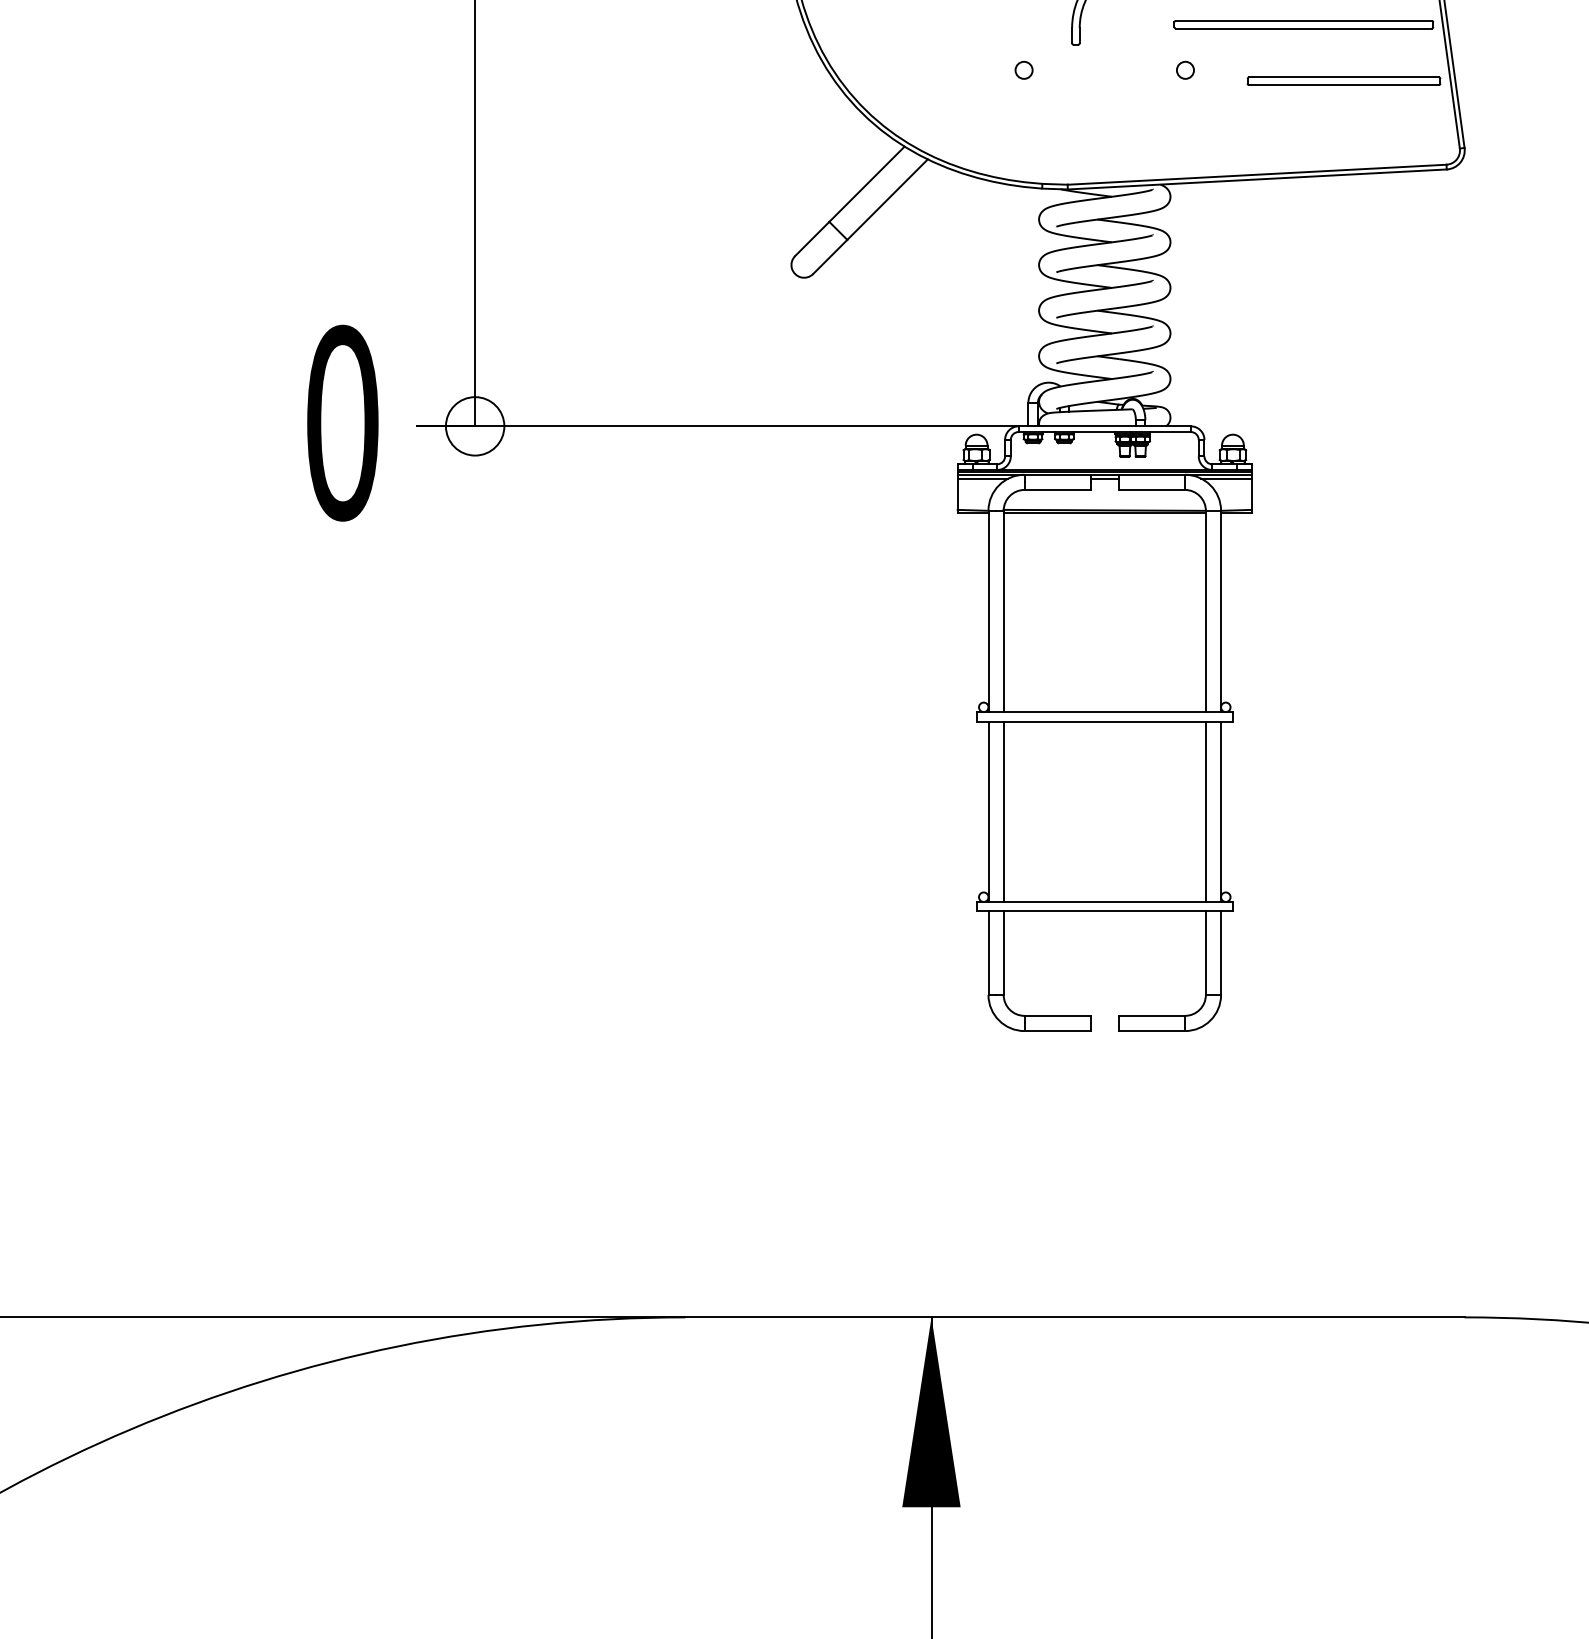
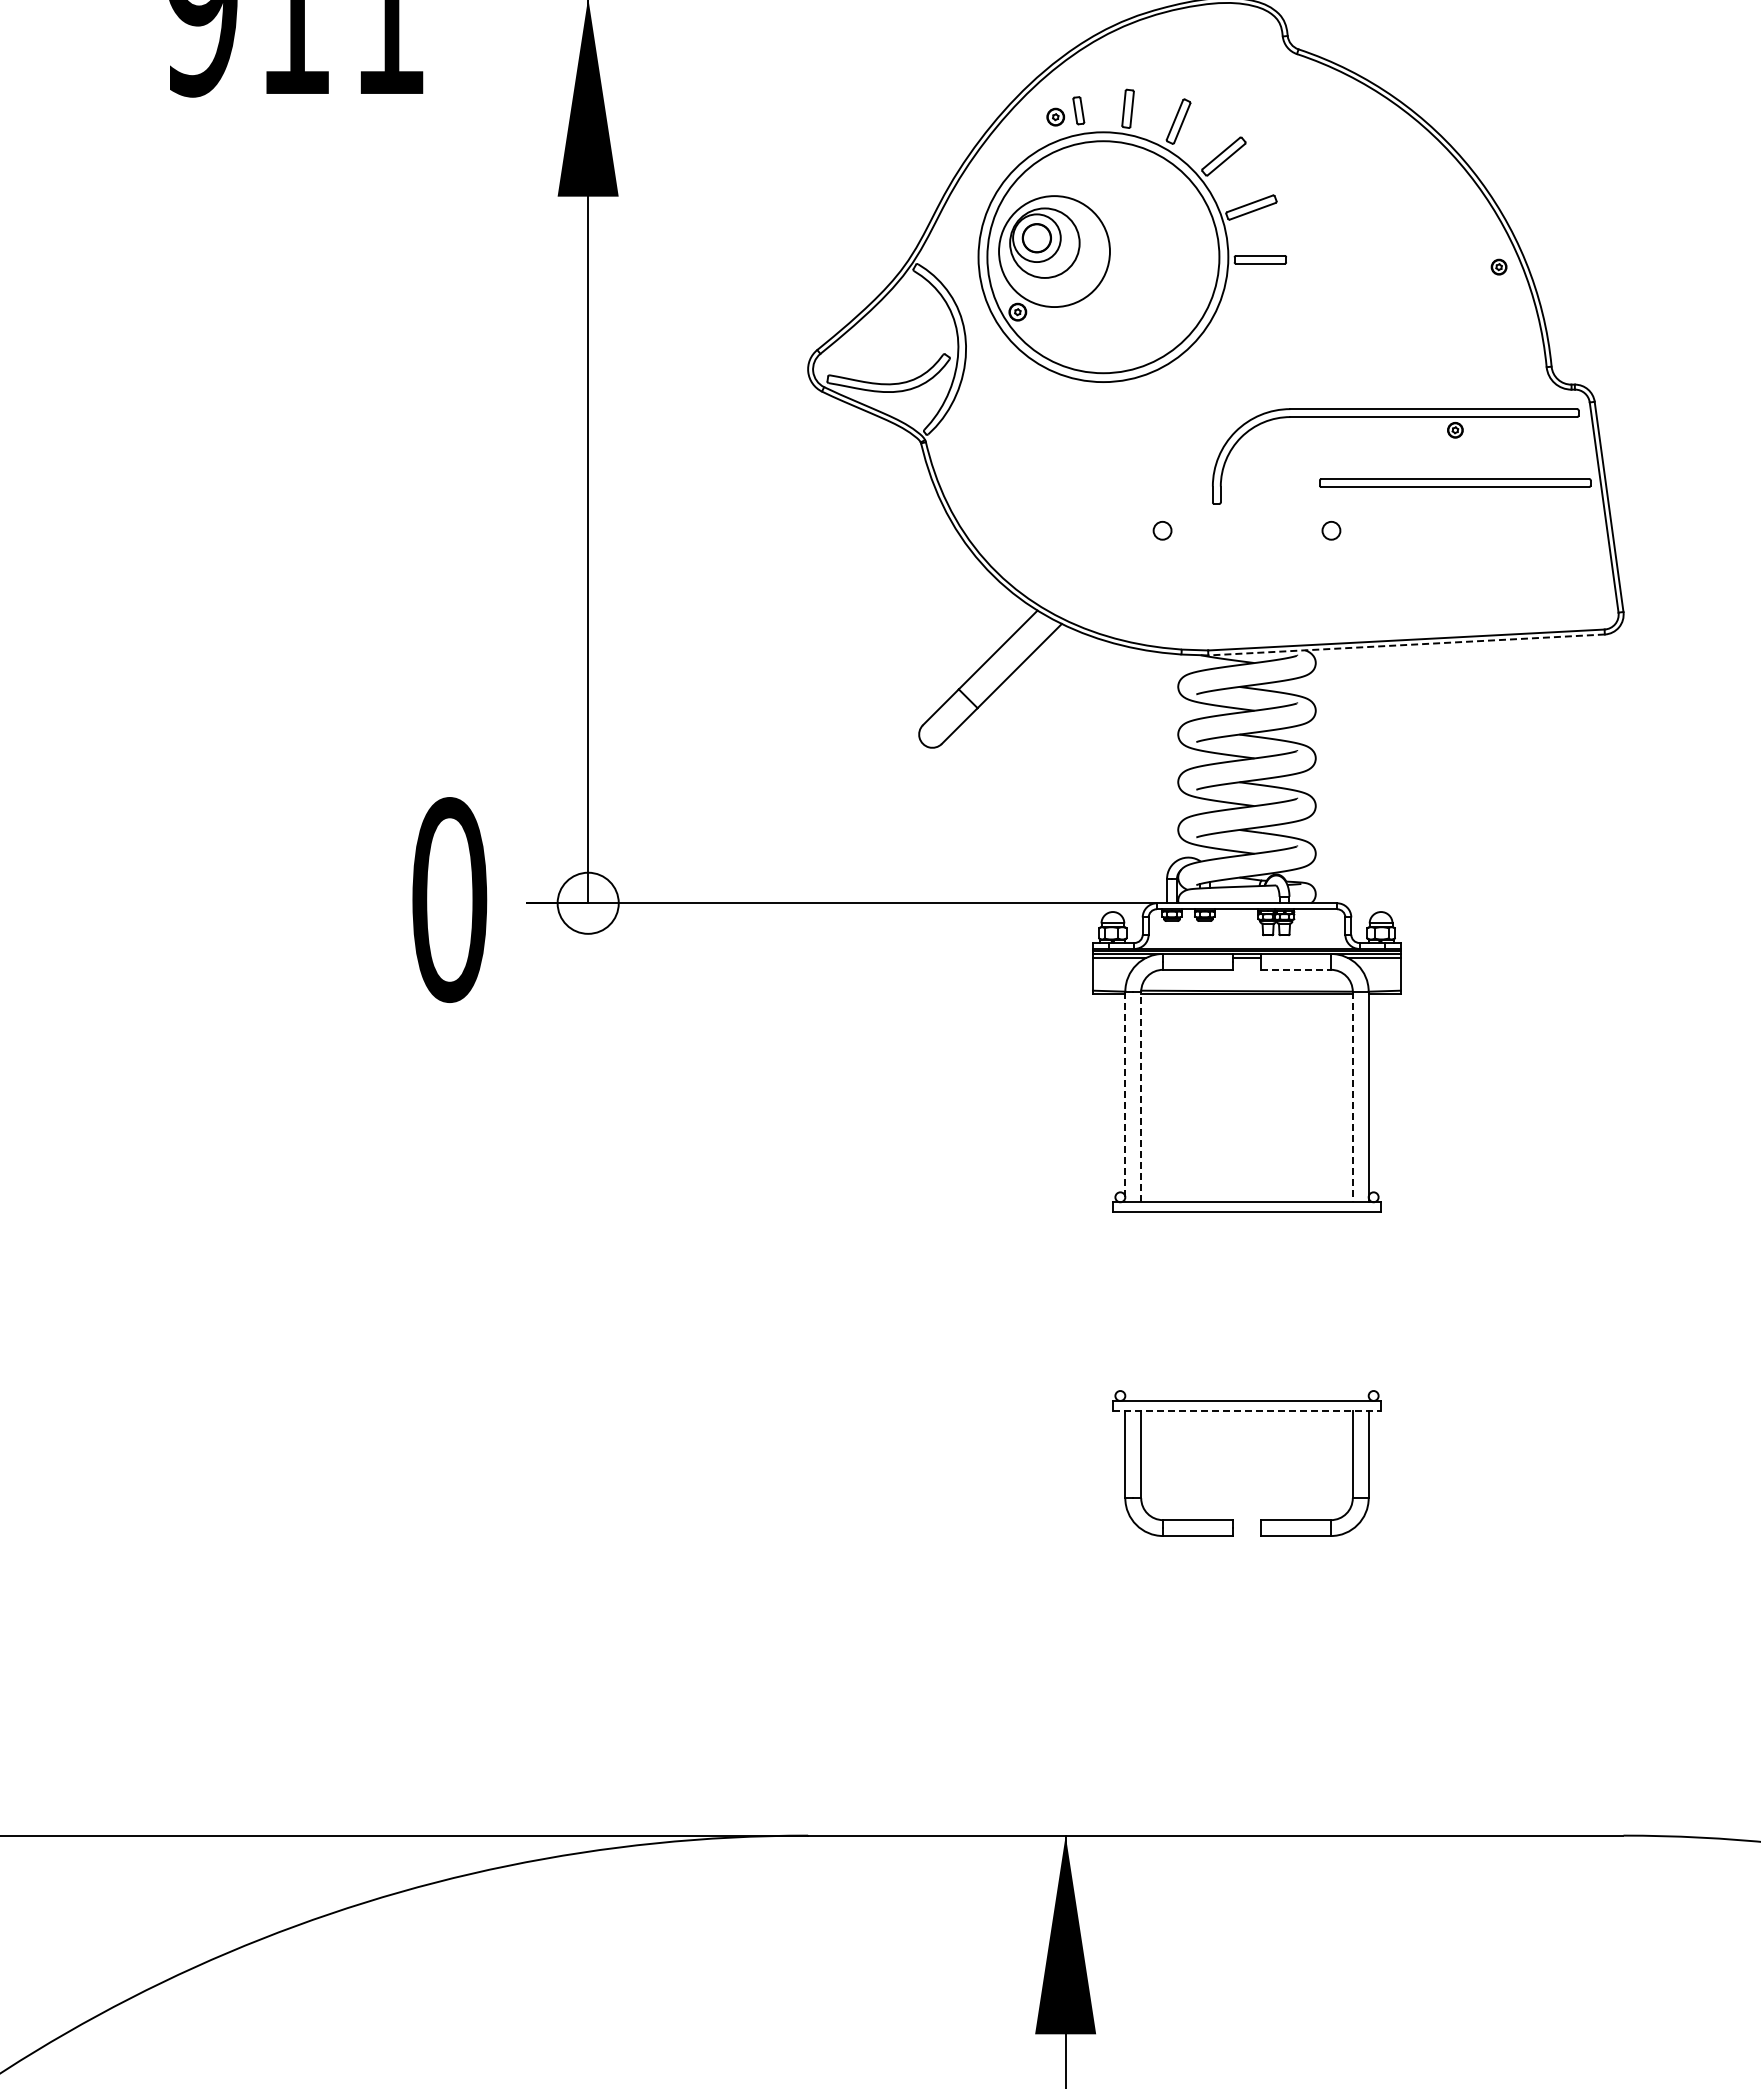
part: (1343, 80) -> (1496, 541), removed
line: (1257, 179) -> (1406, 644), solid -> dashed
line: (1152, 489) -> (1296, 969), solid -> dashed
line: (988, 611) -> (1125, 1097), solid -> dashed
line: (1003, 611) -> (1141, 1096), solid -> dashed
line: (1205, 611) -> (1352, 1097), solid -> dashed
line: (988, 811) -> (1125, 1306), removed
line: (1003, 811) -> (1141, 1306), removed
line: (1205, 811) -> (1352, 1306), removed
line: (1220, 811) -> (1368, 1306), removed
line: (1105, 911) -> (1247, 1410), solid -> dashed

